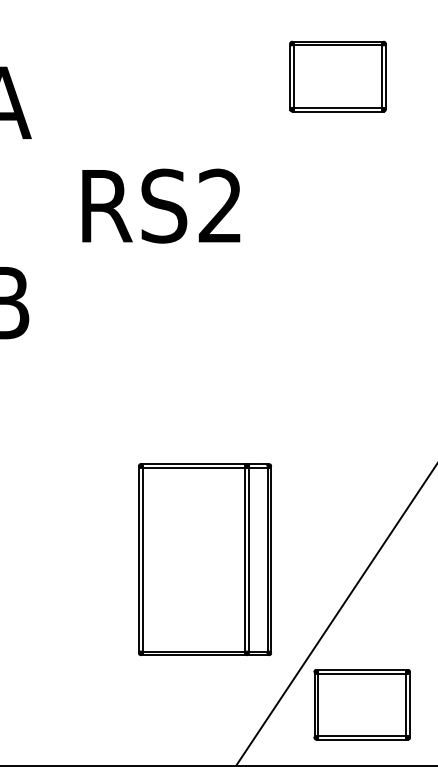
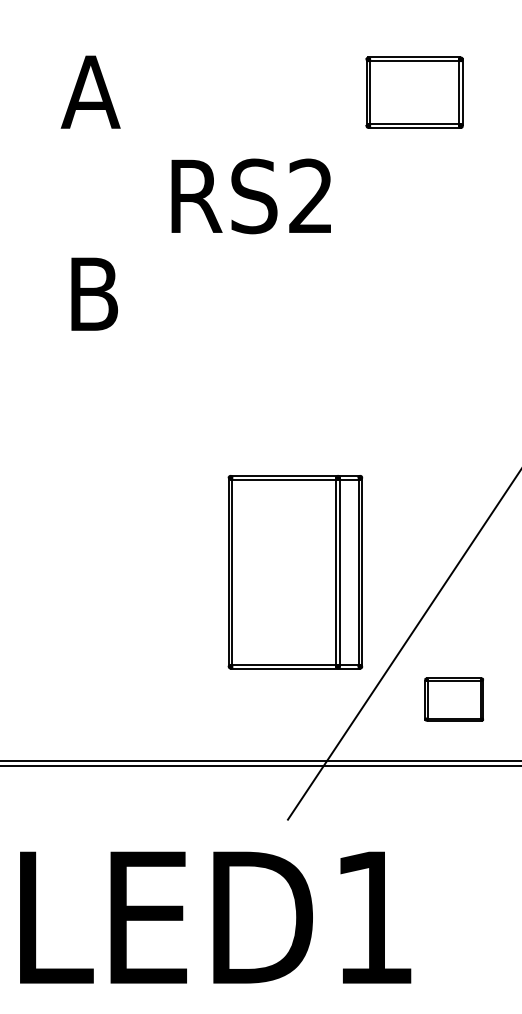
part: (337, 76) -> (414, 92), moved
part: (205, 559) -> (295, 572), moved
part: (362, 704) -> (454, 699), size x0.6

